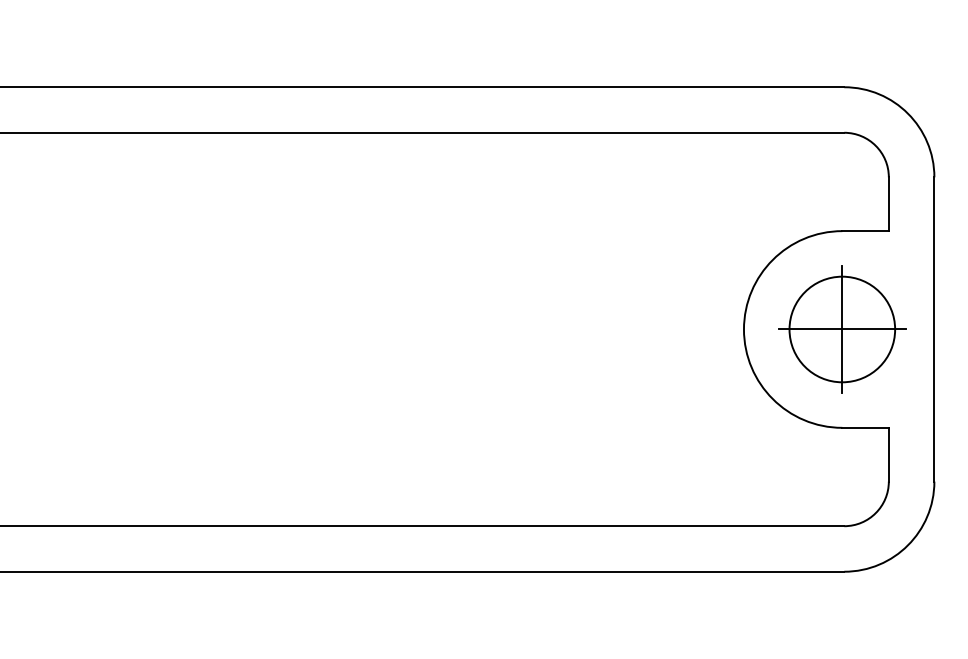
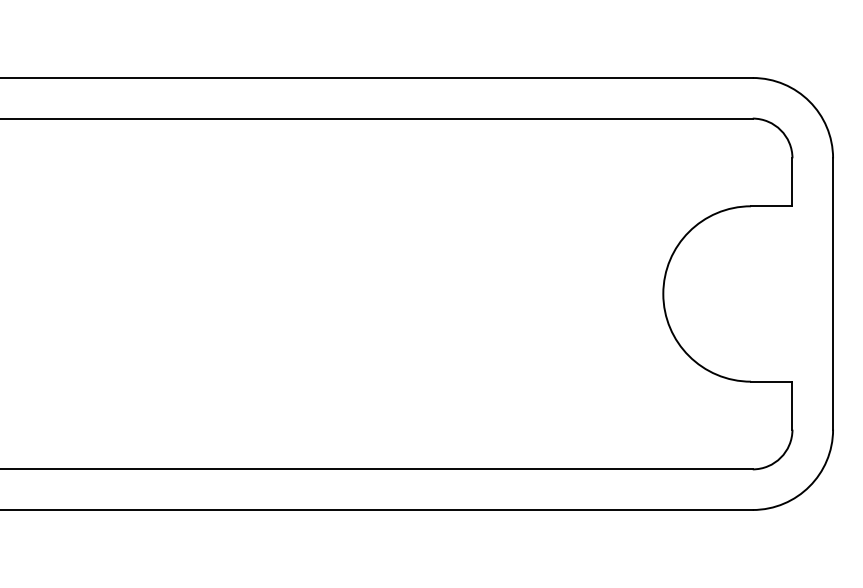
part: (842, 328) -> (751, 293), removed

